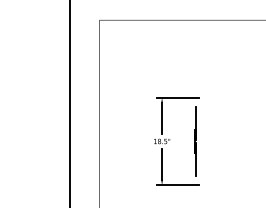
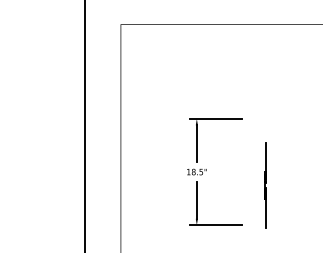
line: (195, 141) -> (265, 185), moved

